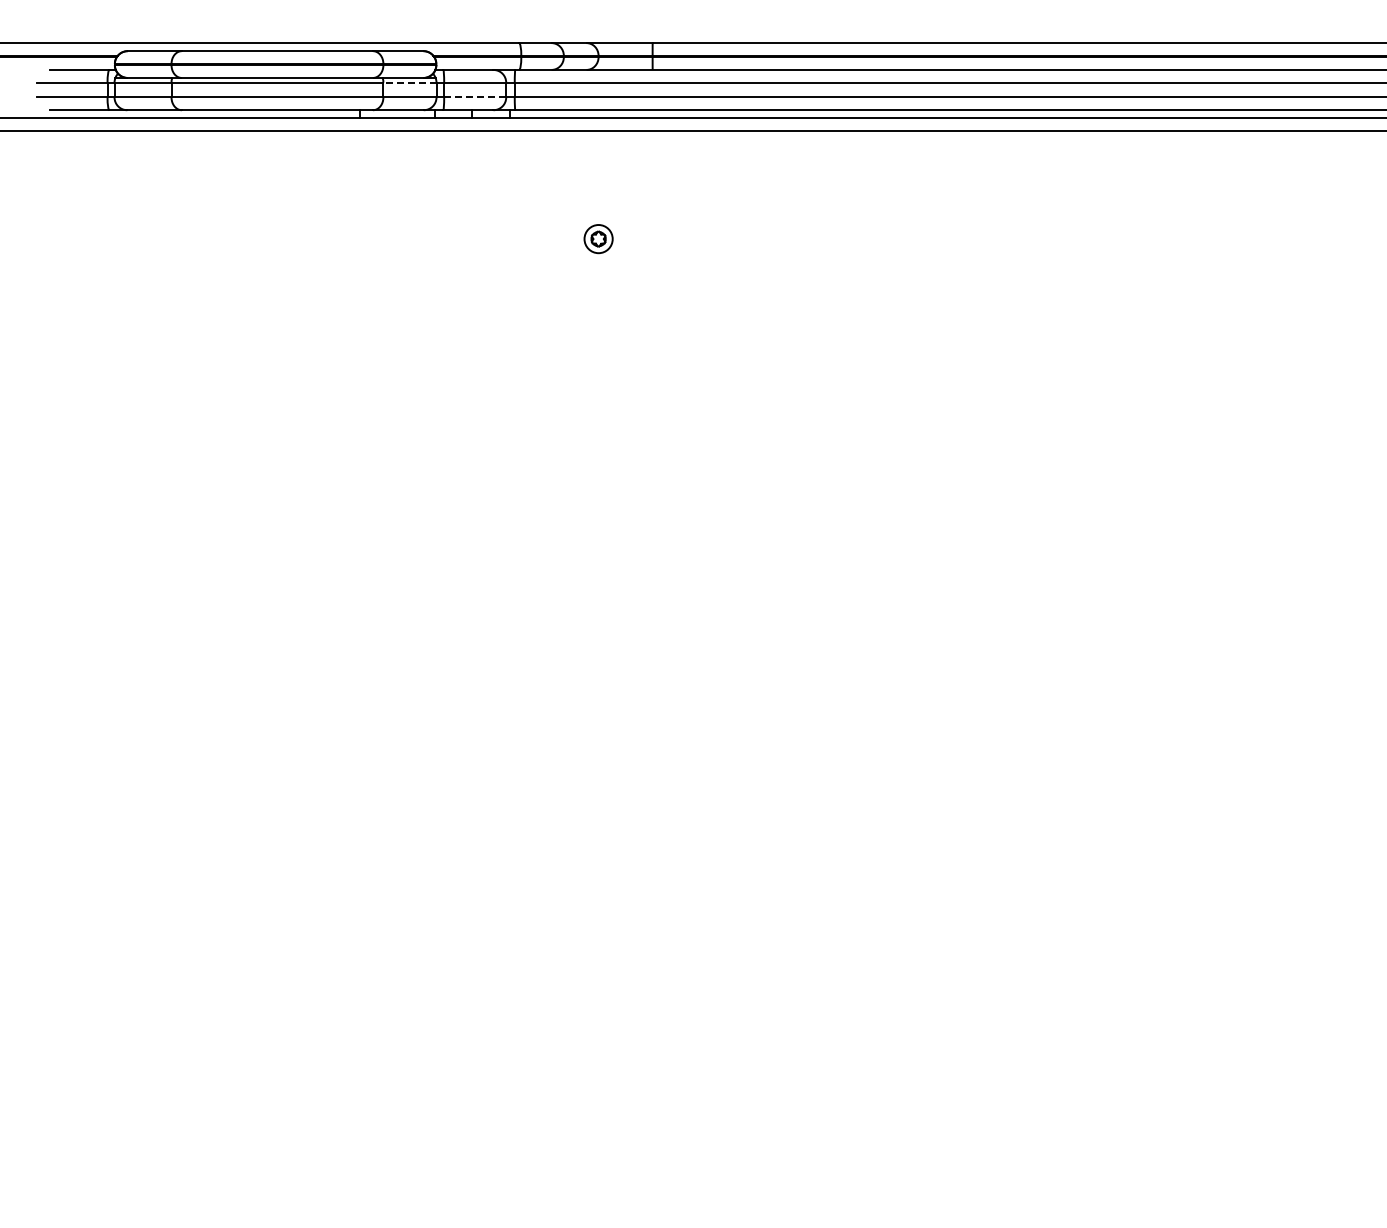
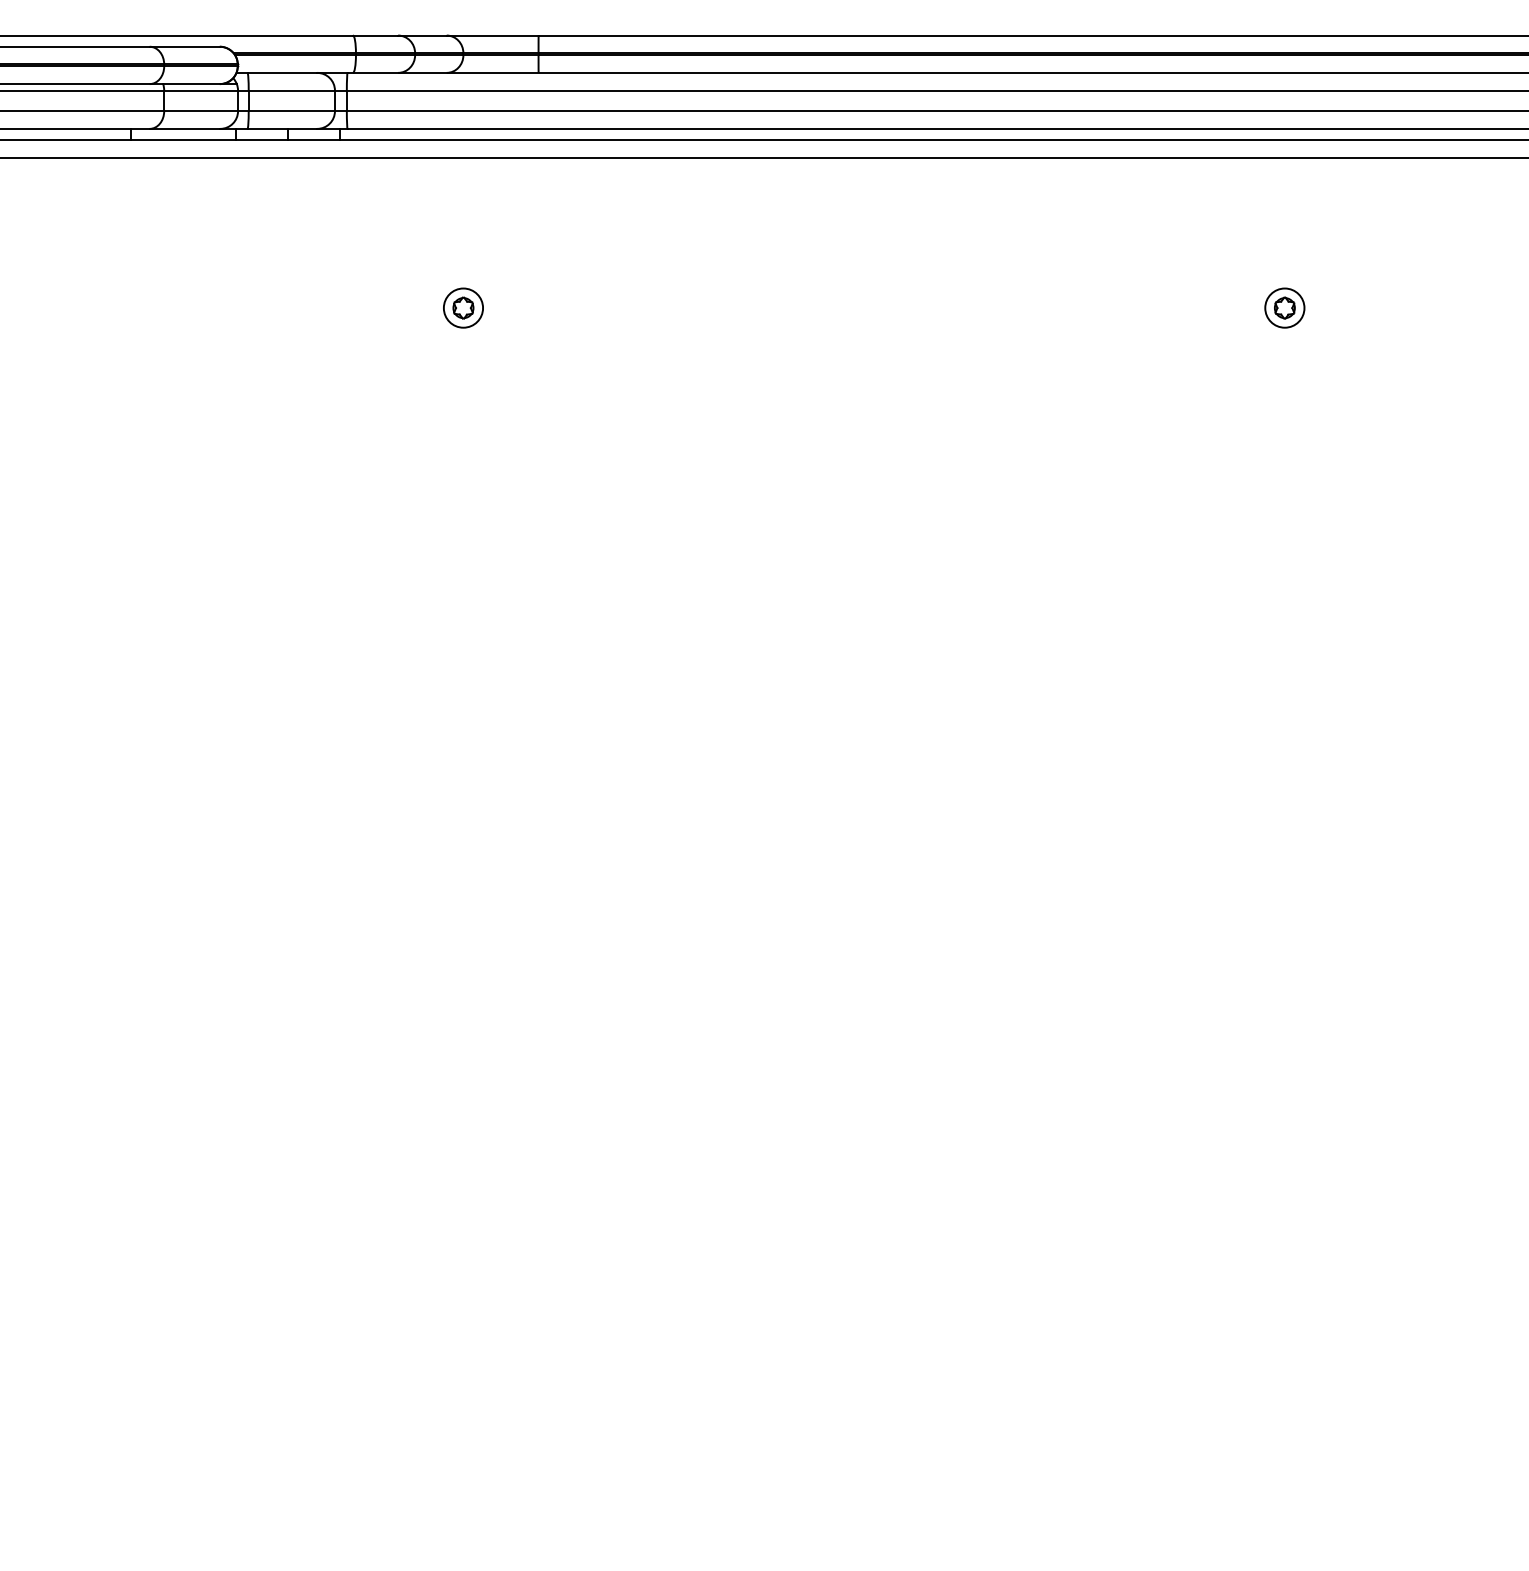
line: (409, 82) -> (200, 90), dashed -> solid
line: (475, 97) -> (292, 111), dashed -> solid
part: (1189, 239) -> (1285, 308), added

